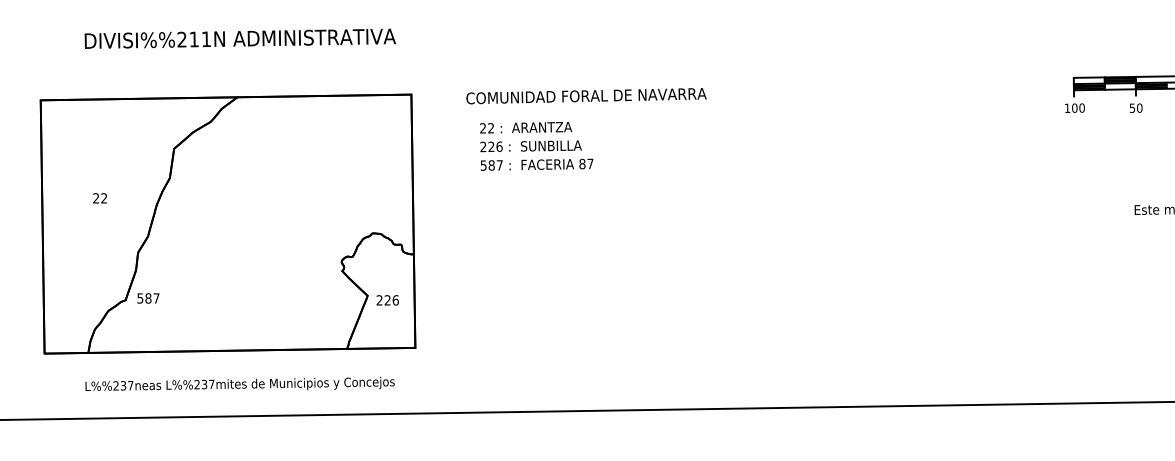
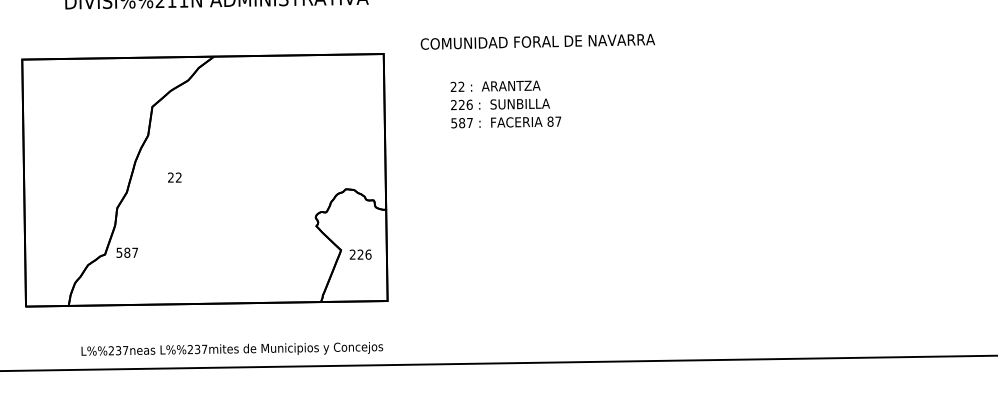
text: (586, 96) -> (537, 42), moved
text: (99, 198) -> (174, 177), moved
text: (239, 383) -> (231, 348), moved

